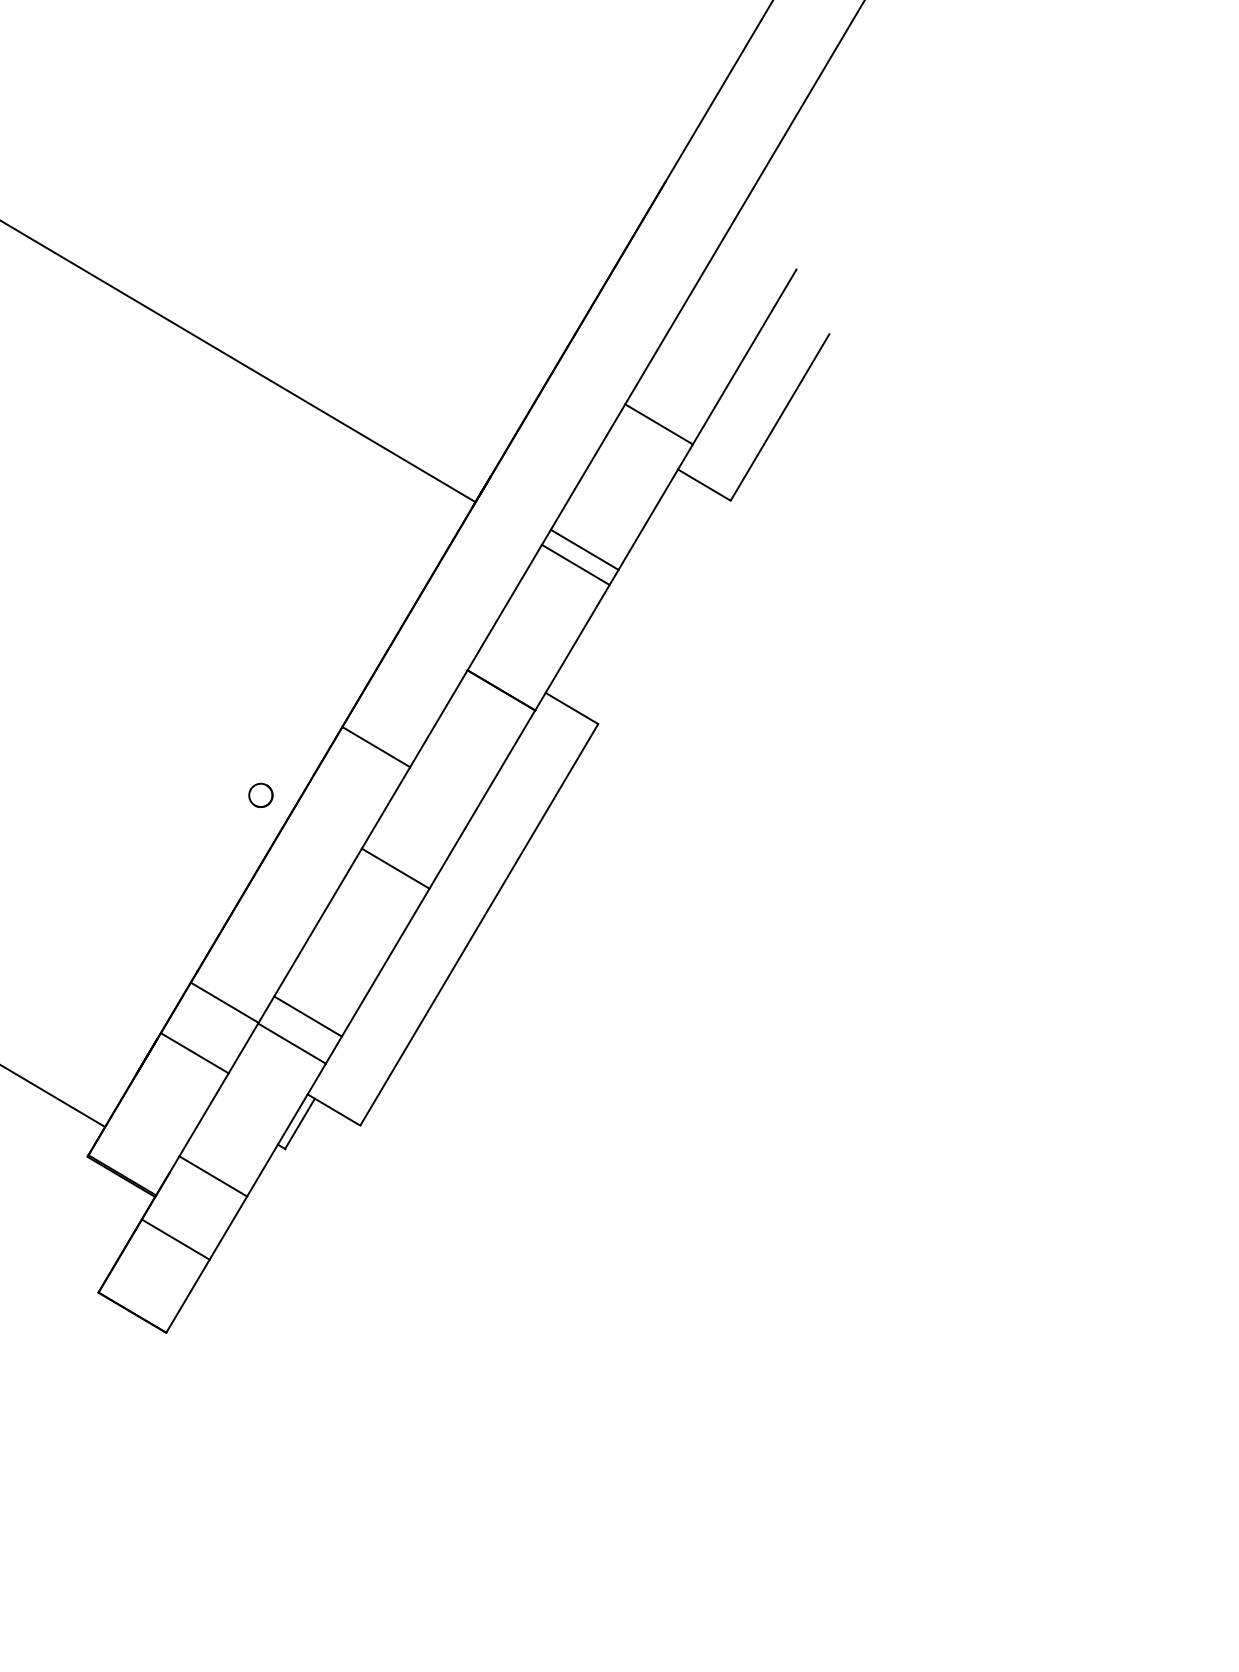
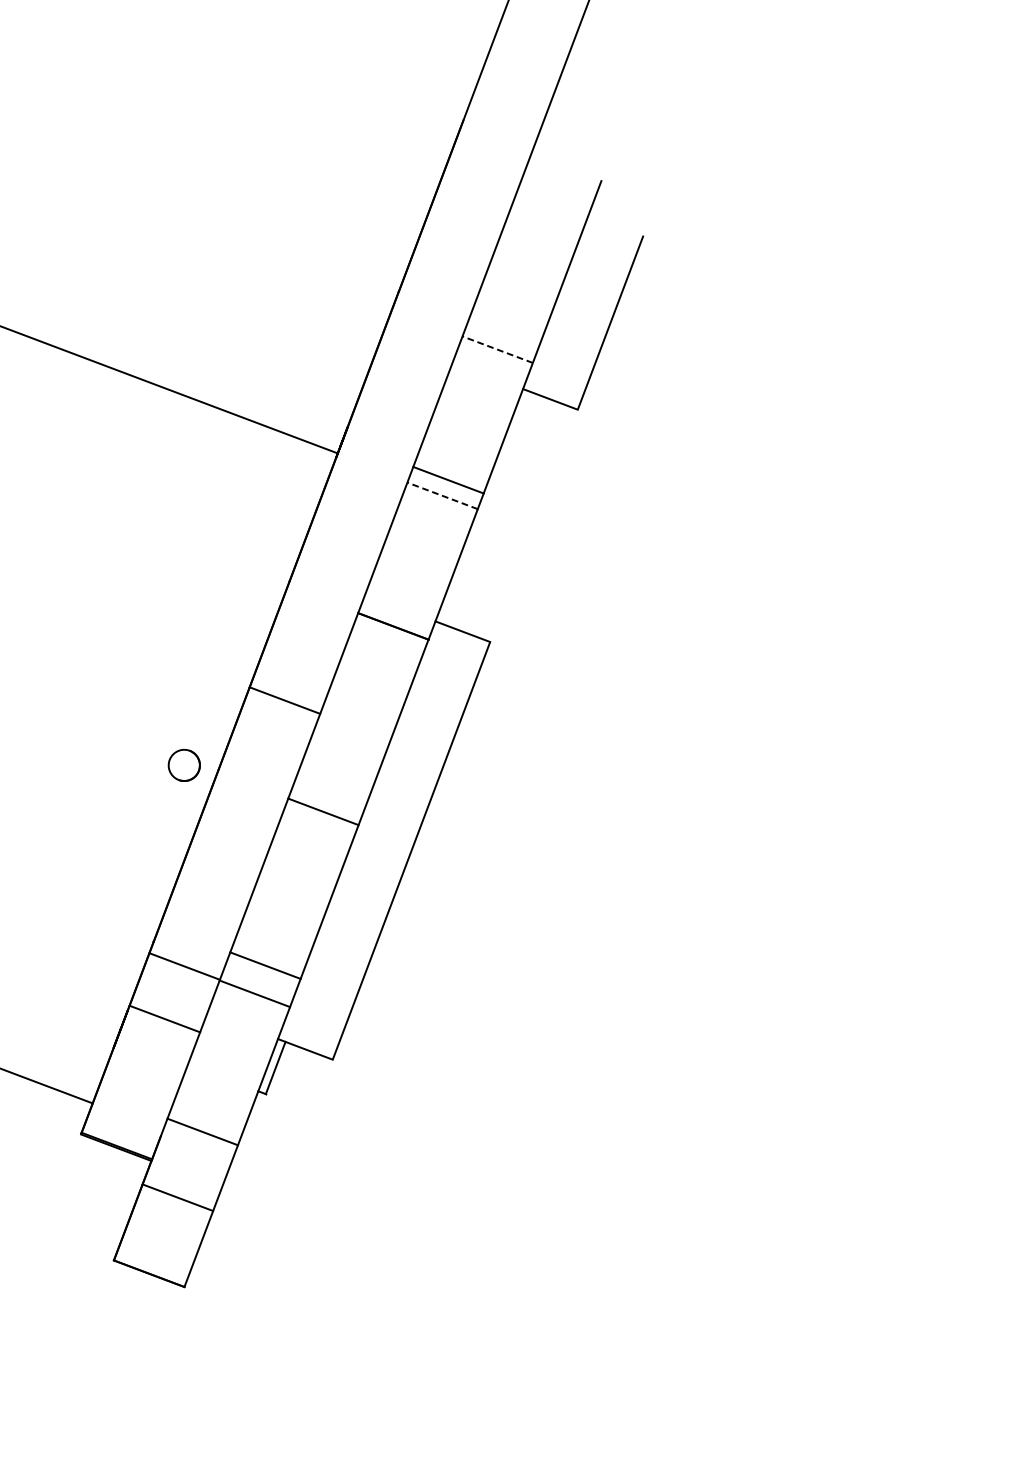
line: (658, 424) -> (497, 349), solid -> dashed
line: (575, 564) -> (442, 495), solid -> dashed
circle: (260, 794) -> (183, 764), size x1.4

